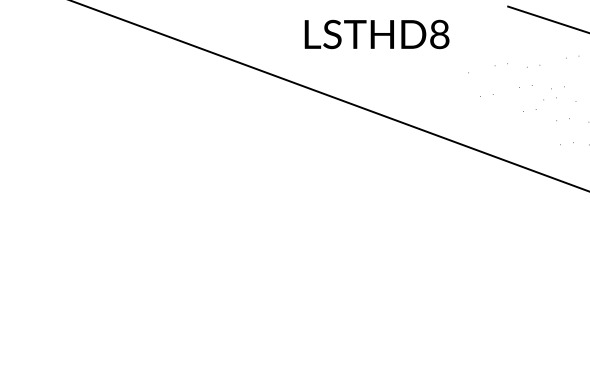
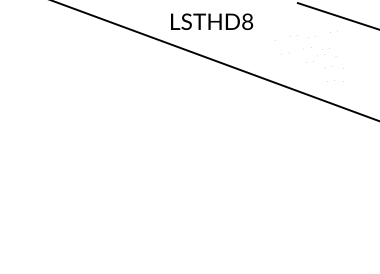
text: (377, 33) -> (212, 21), moved

